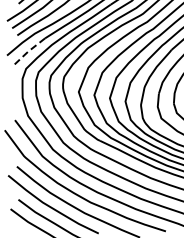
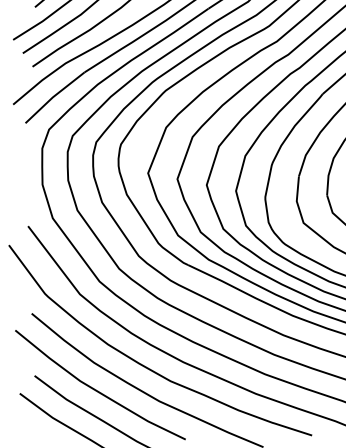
line: (28, 51) -> (53, 96), dashed -> solid

